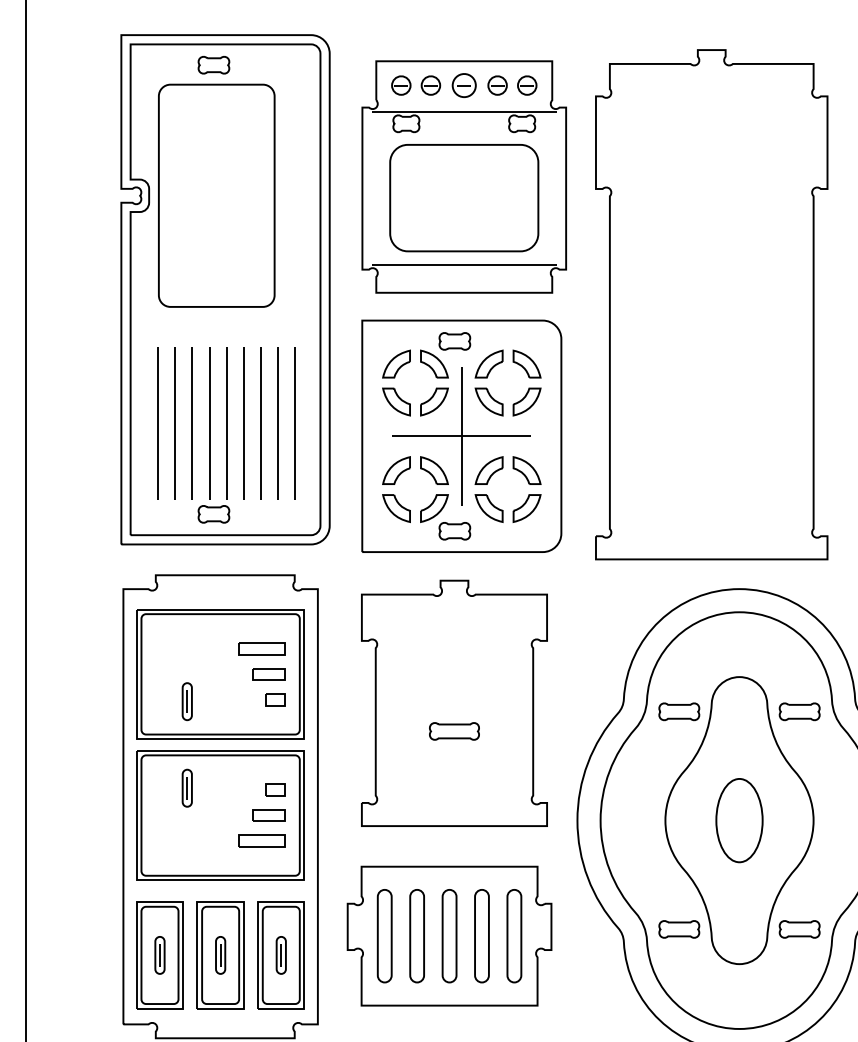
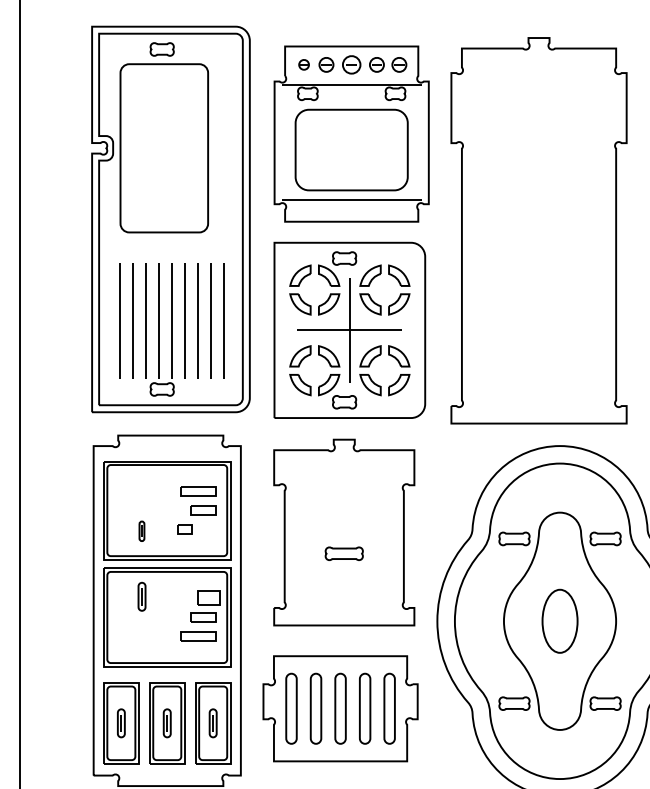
part: (401, 85) -> (304, 64), size x0.7
part: (275, 699) -> (184, 529), moved
part: (186, 701) -> (141, 531), size x0.7
part: (275, 789) -> (208, 597), size x1.6

